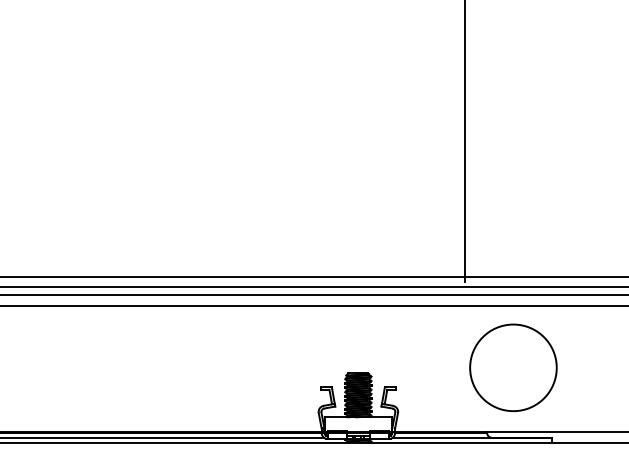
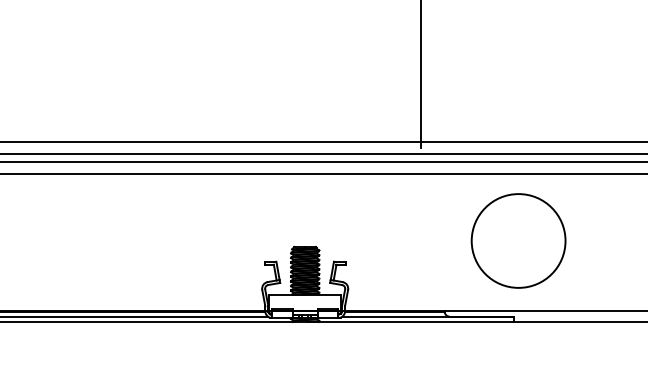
circle: (513, 367) -> (518, 240), moved

